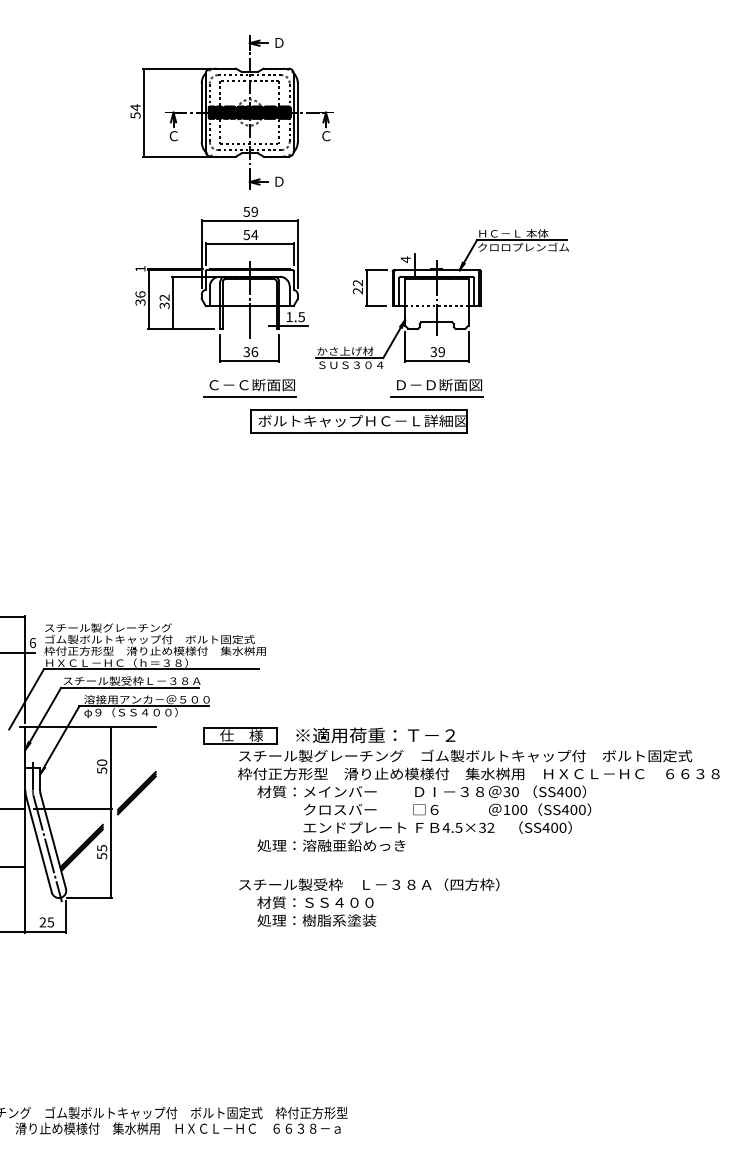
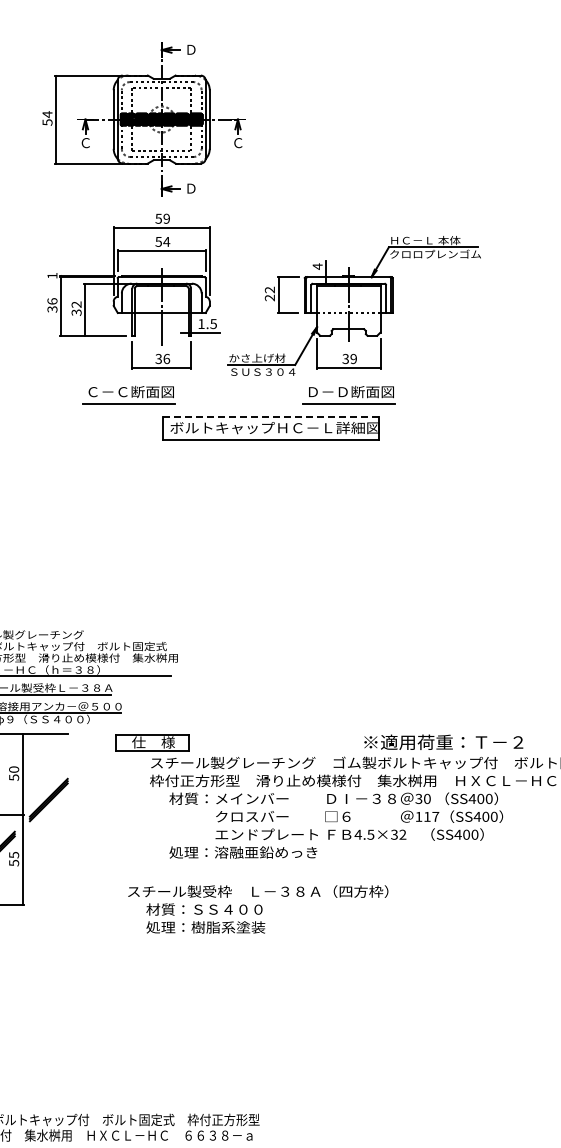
part: (249, 388) -> (128, 395), moved
line: (359, 409) -> (271, 416), solid -> dashed
text: (375, 735) -> (443, 742), moved
text: (519, 809) -> (431, 816), 100 -> 117
text: (369, 902) -> (258, 909), moved

